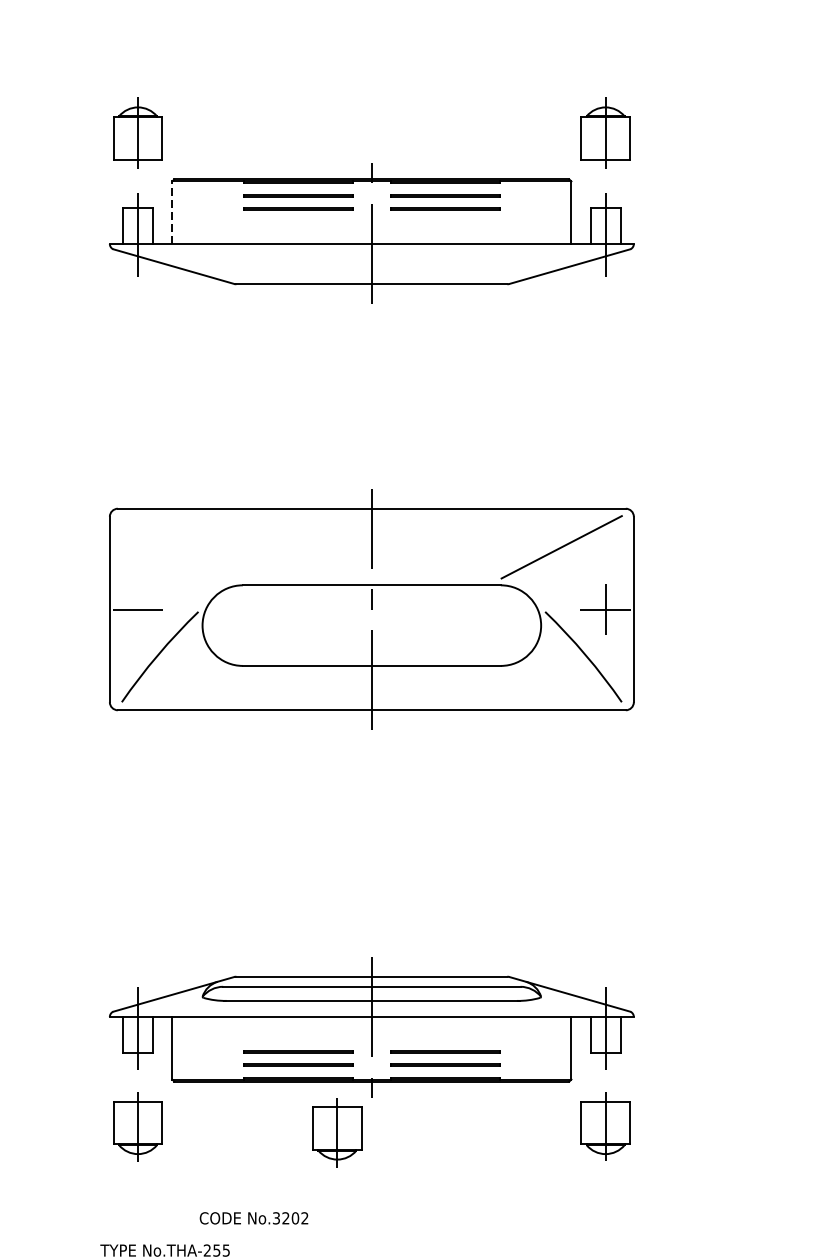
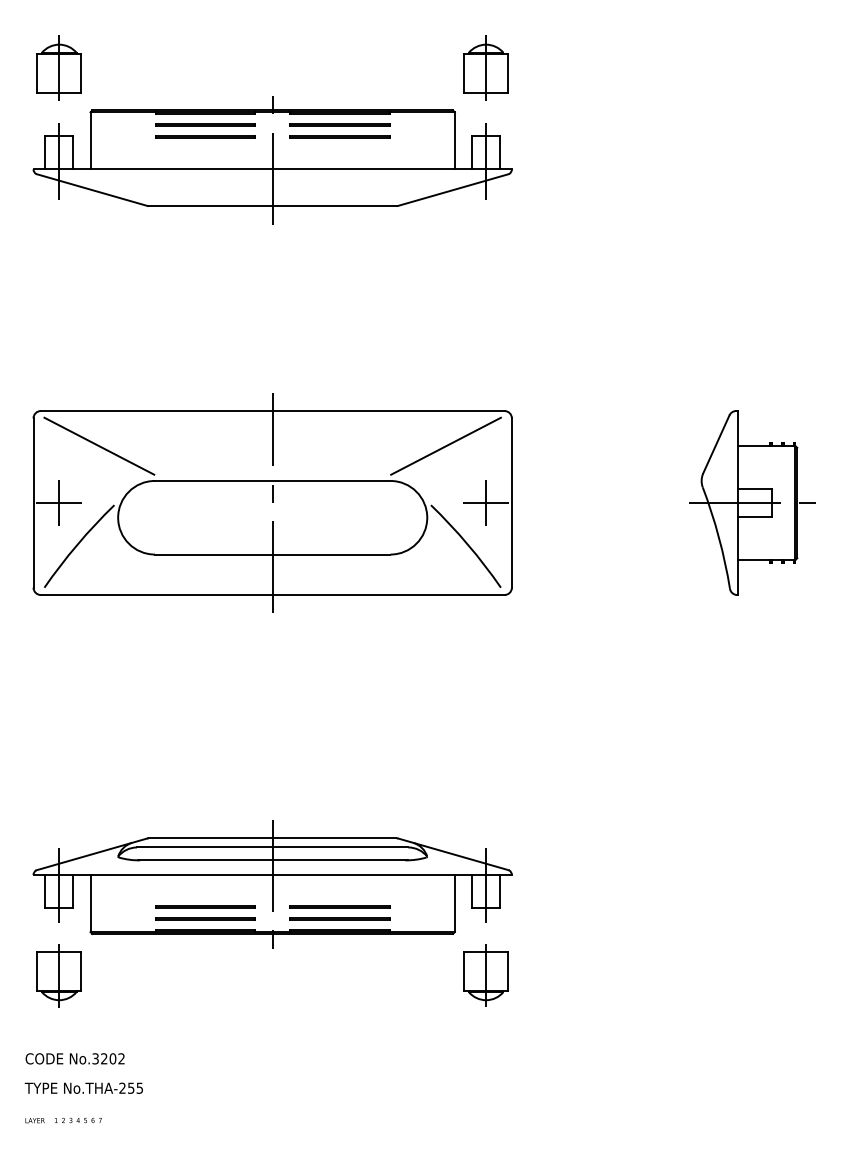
line: (172, 212) -> (90, 140), dashed -> solid
line: (182, 546) -> (99, 445), added
line: (138, 610) -> (59, 503), added
part: (336, 1132) -> (240, 980), removed
text: (253, 1217) -> (74, 1058), moved

